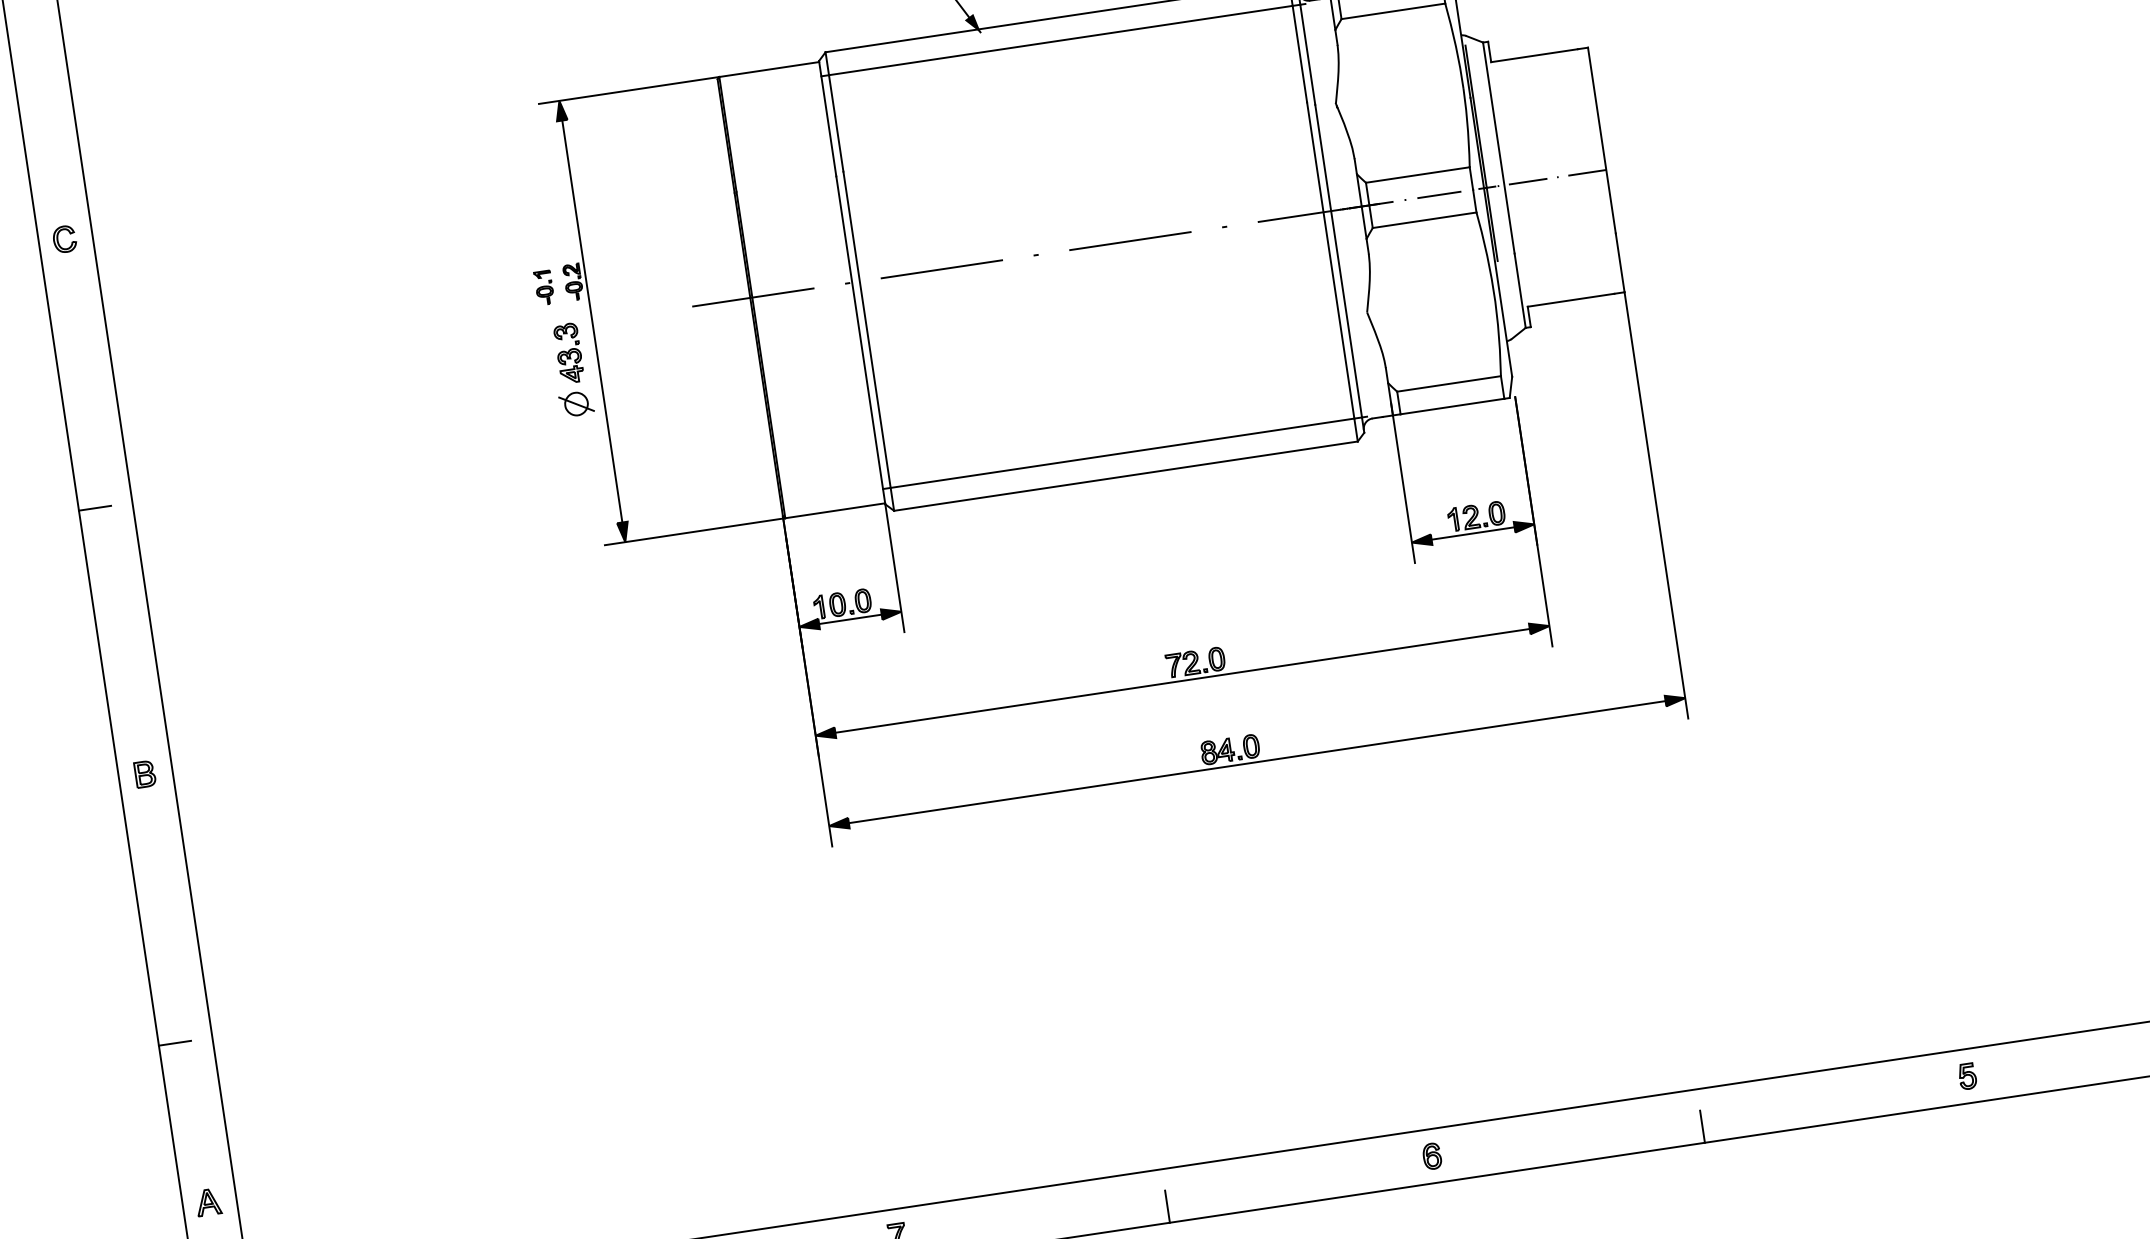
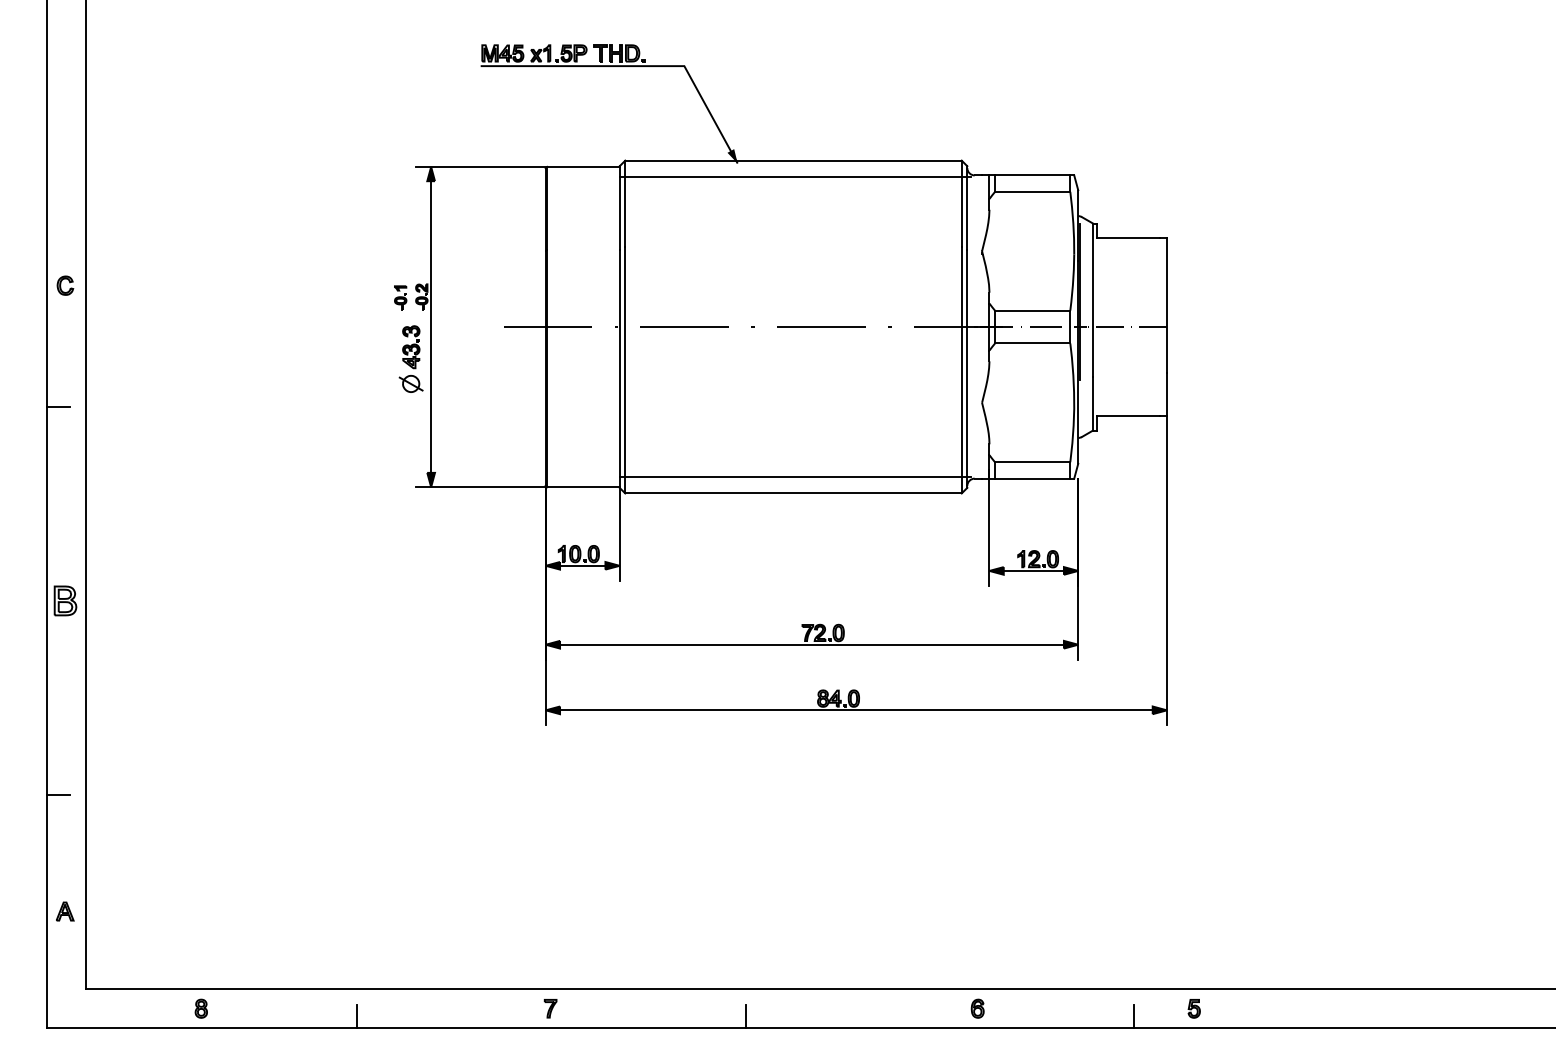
part: (64, 238) -> (65, 285), moved
part: (144, 773) -> (65, 600), size x1.6
part: (1966, 1076) -> (1193, 1008), moved
part: (1431, 1156) -> (977, 1008), moved

